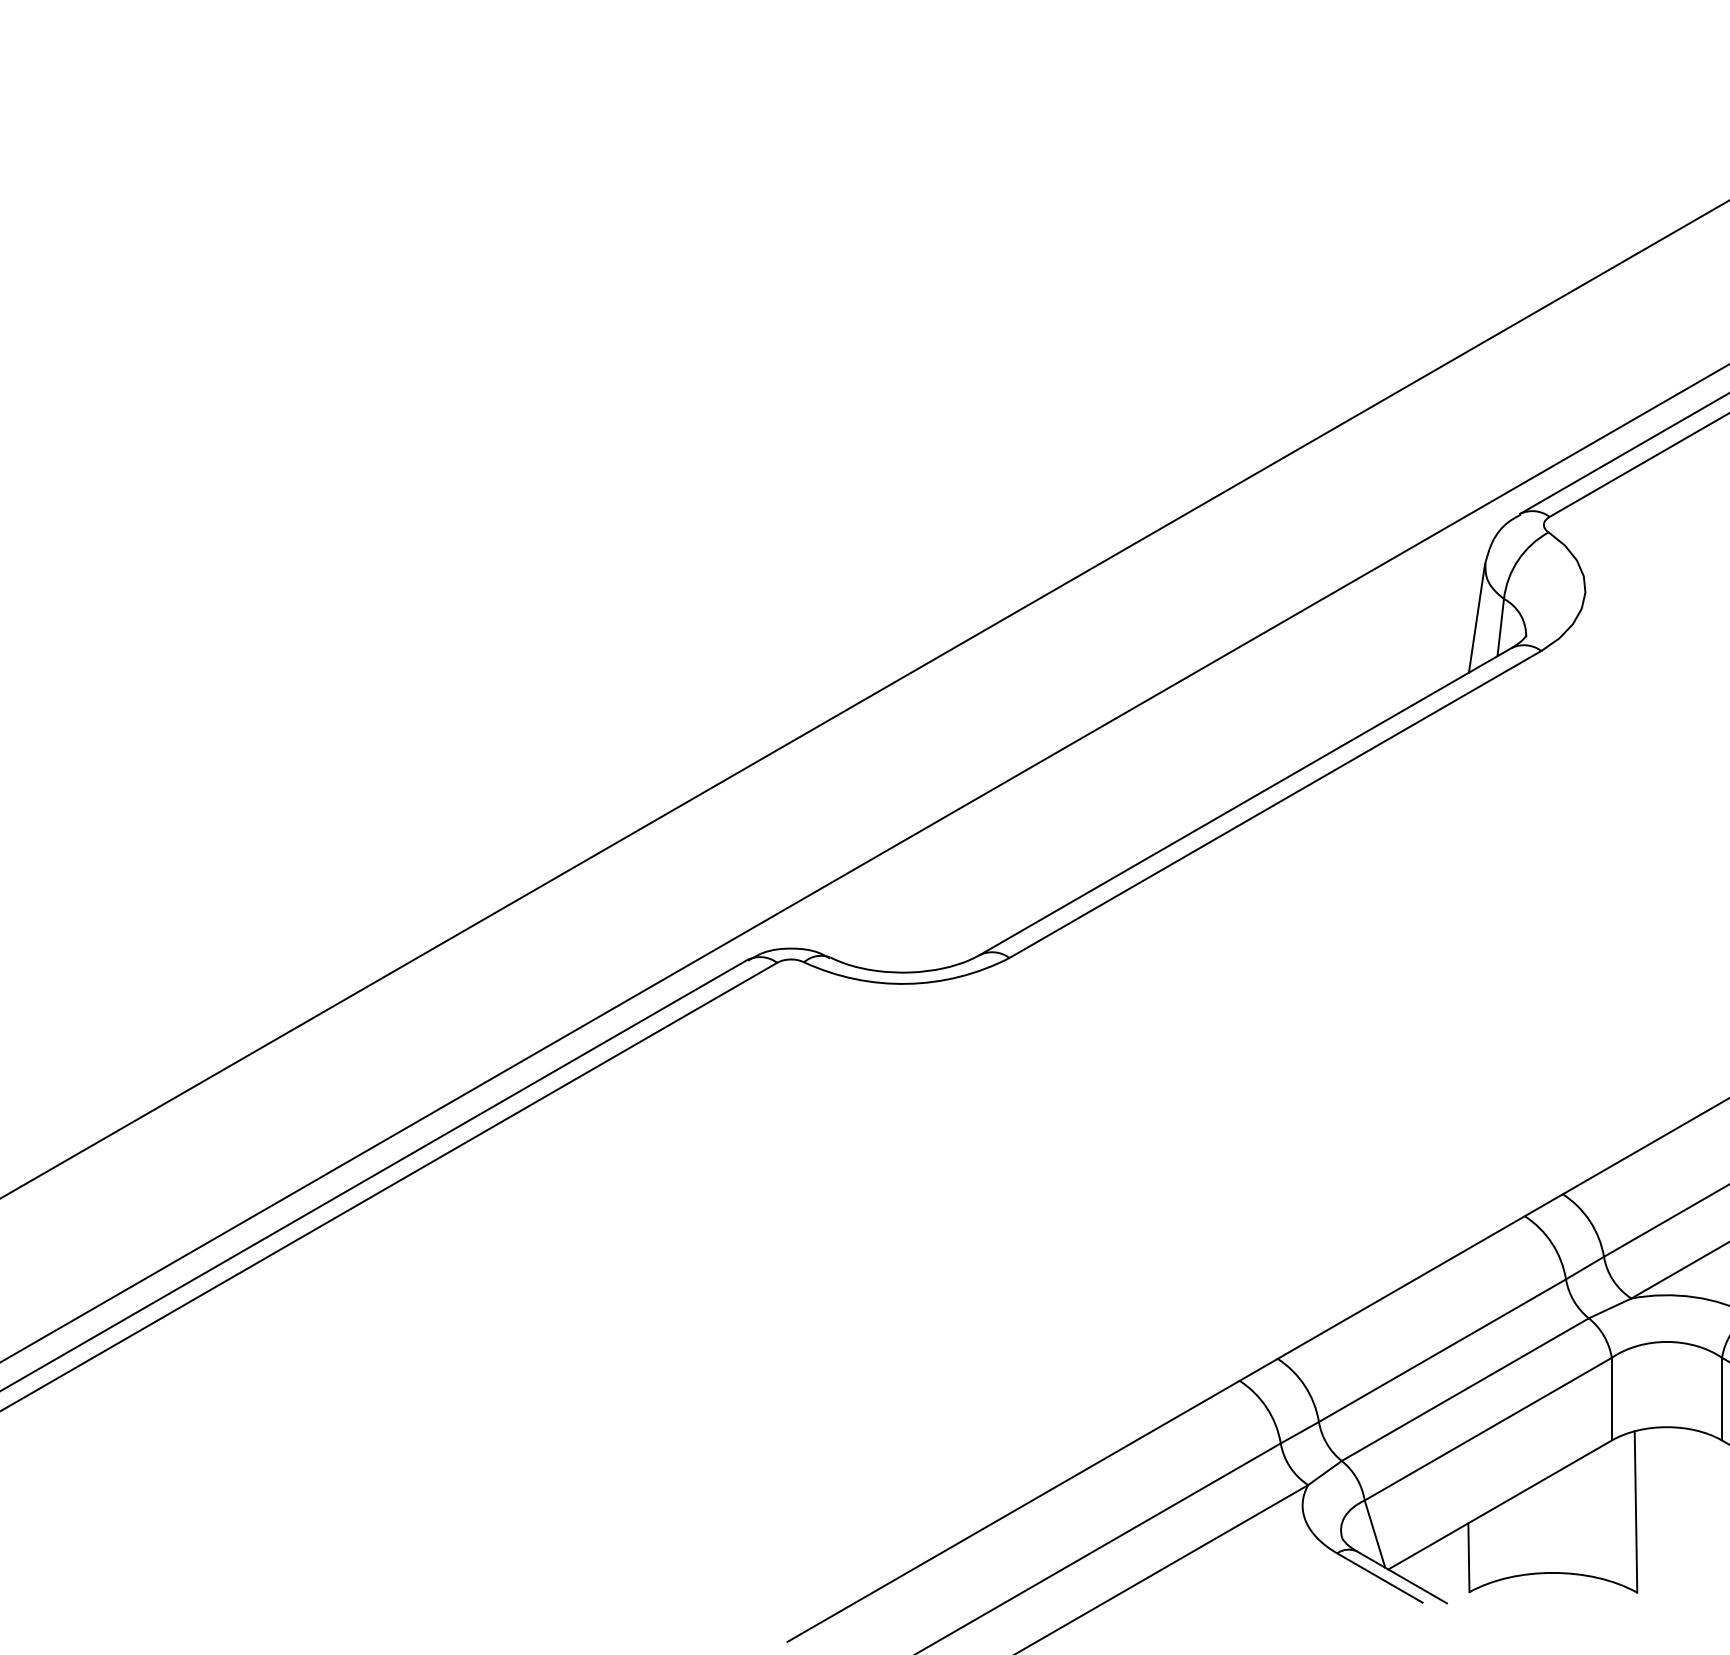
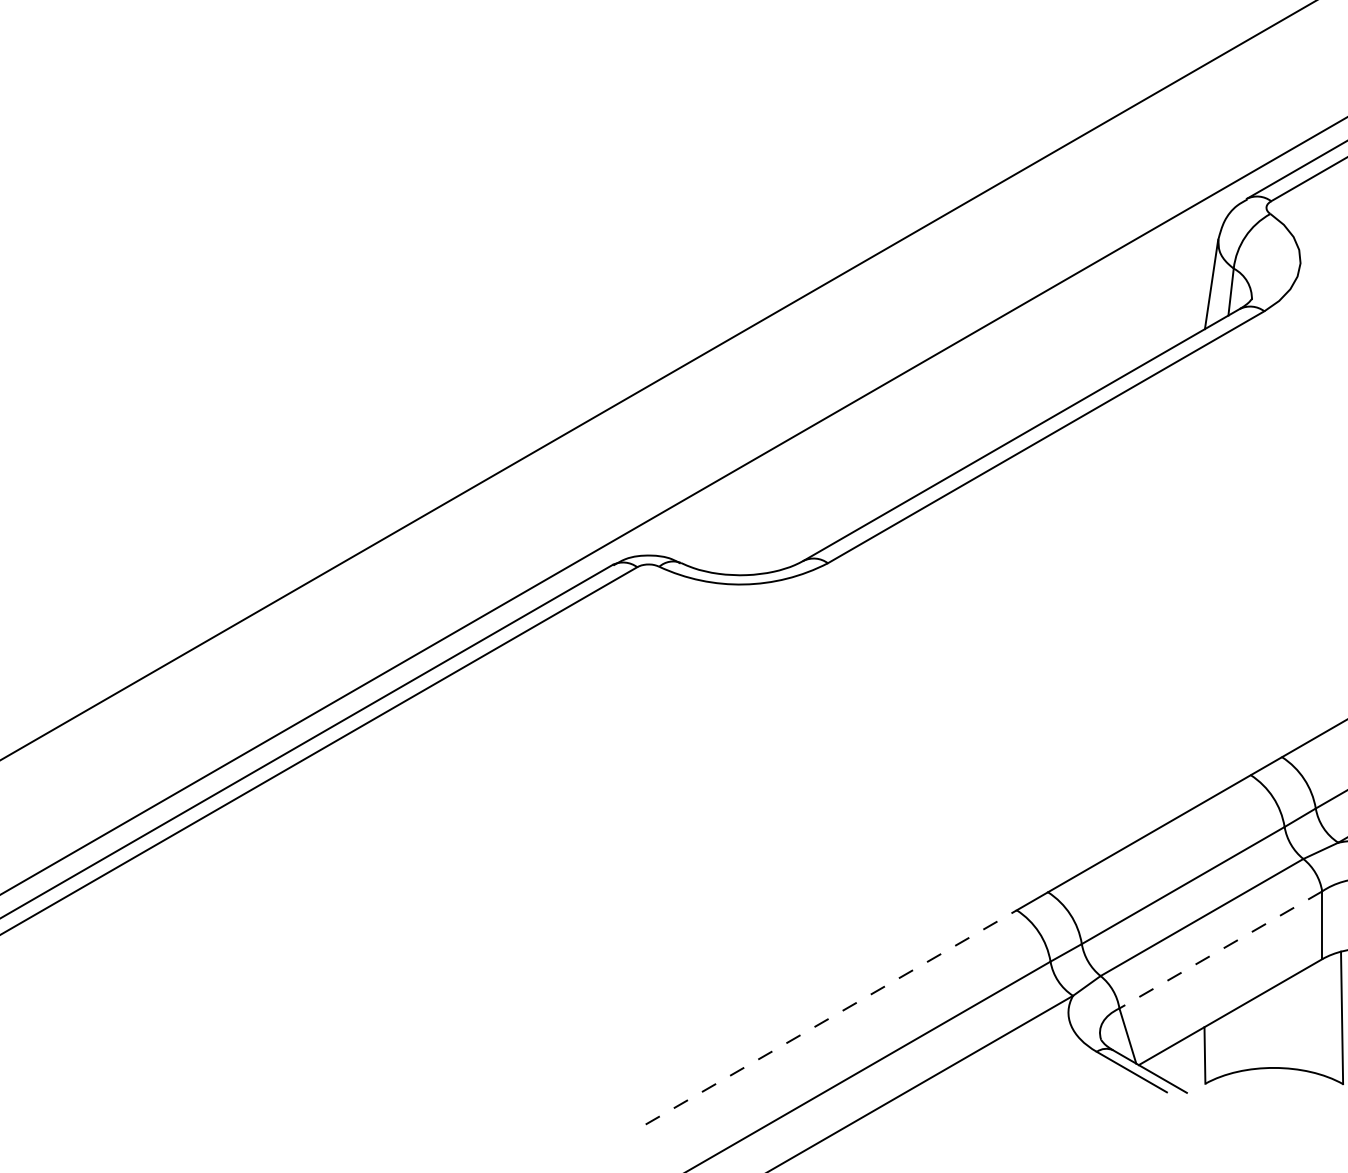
line: (1488, 1429) -> (1221, 950), solid -> dashed
line: (1014, 1511) -> (832, 1017), solid -> dashed

